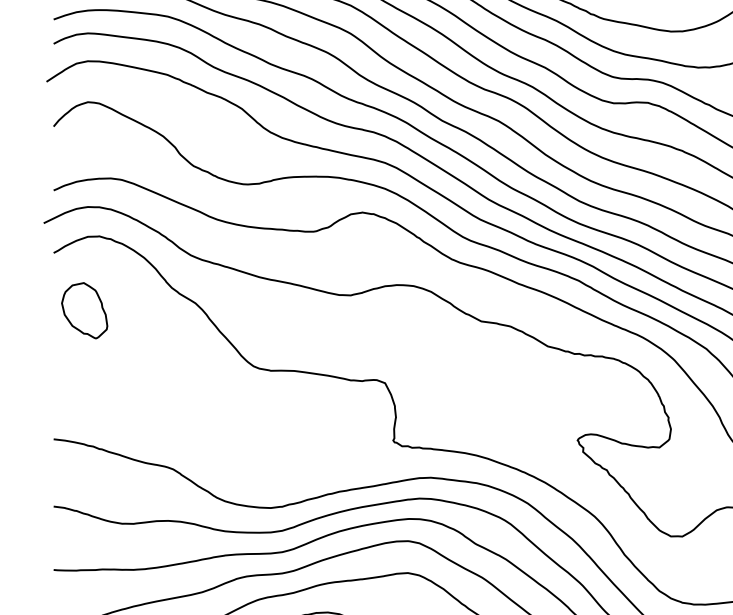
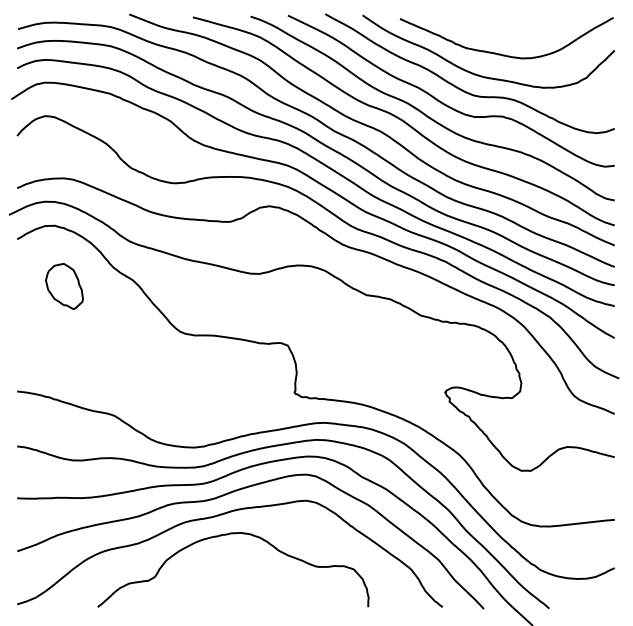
part: (84, 310) -> (64, 286), moved

